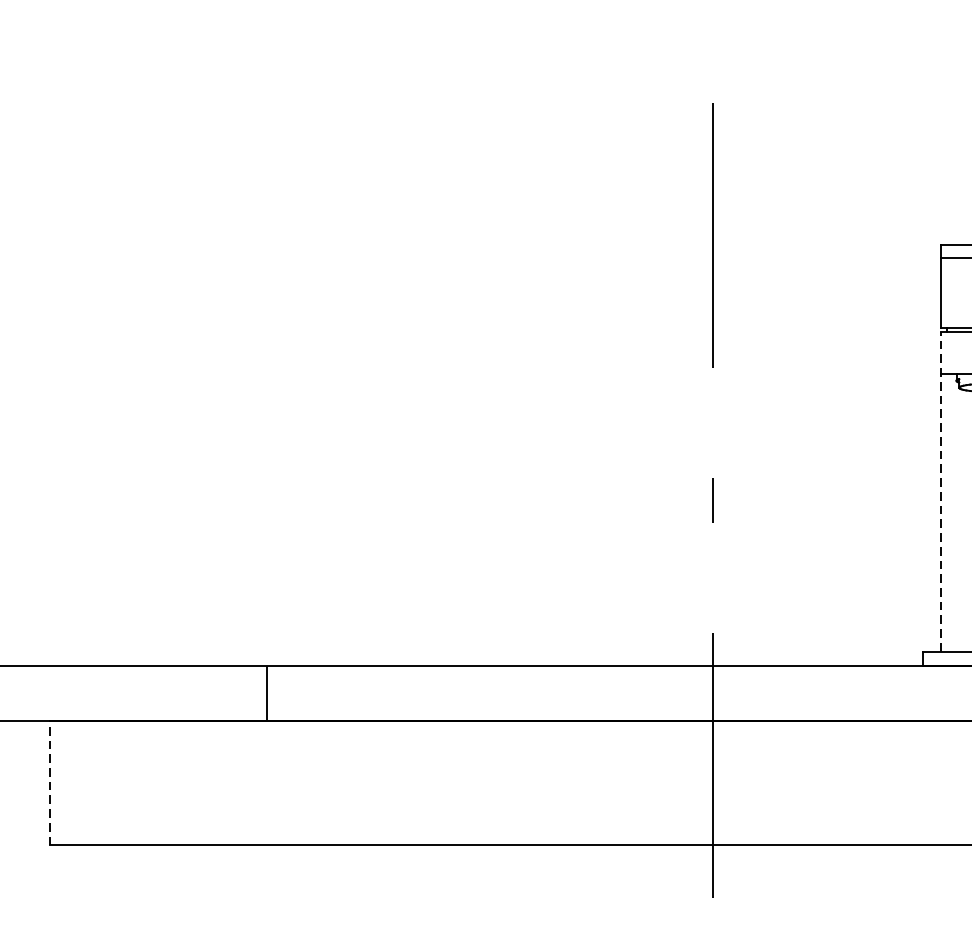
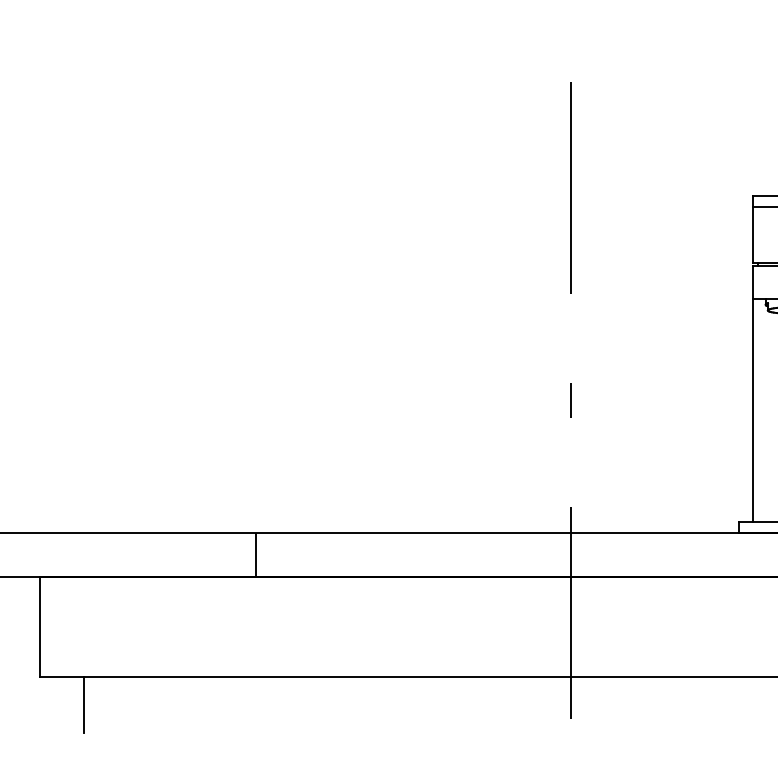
line: (941, 491) -> (753, 393), dashed -> solid
line: (266, 693) -> (255, 555), moved
line: (50, 783) -> (40, 627), dashed -> solid
line: (105, 879) -> (84, 704), added

